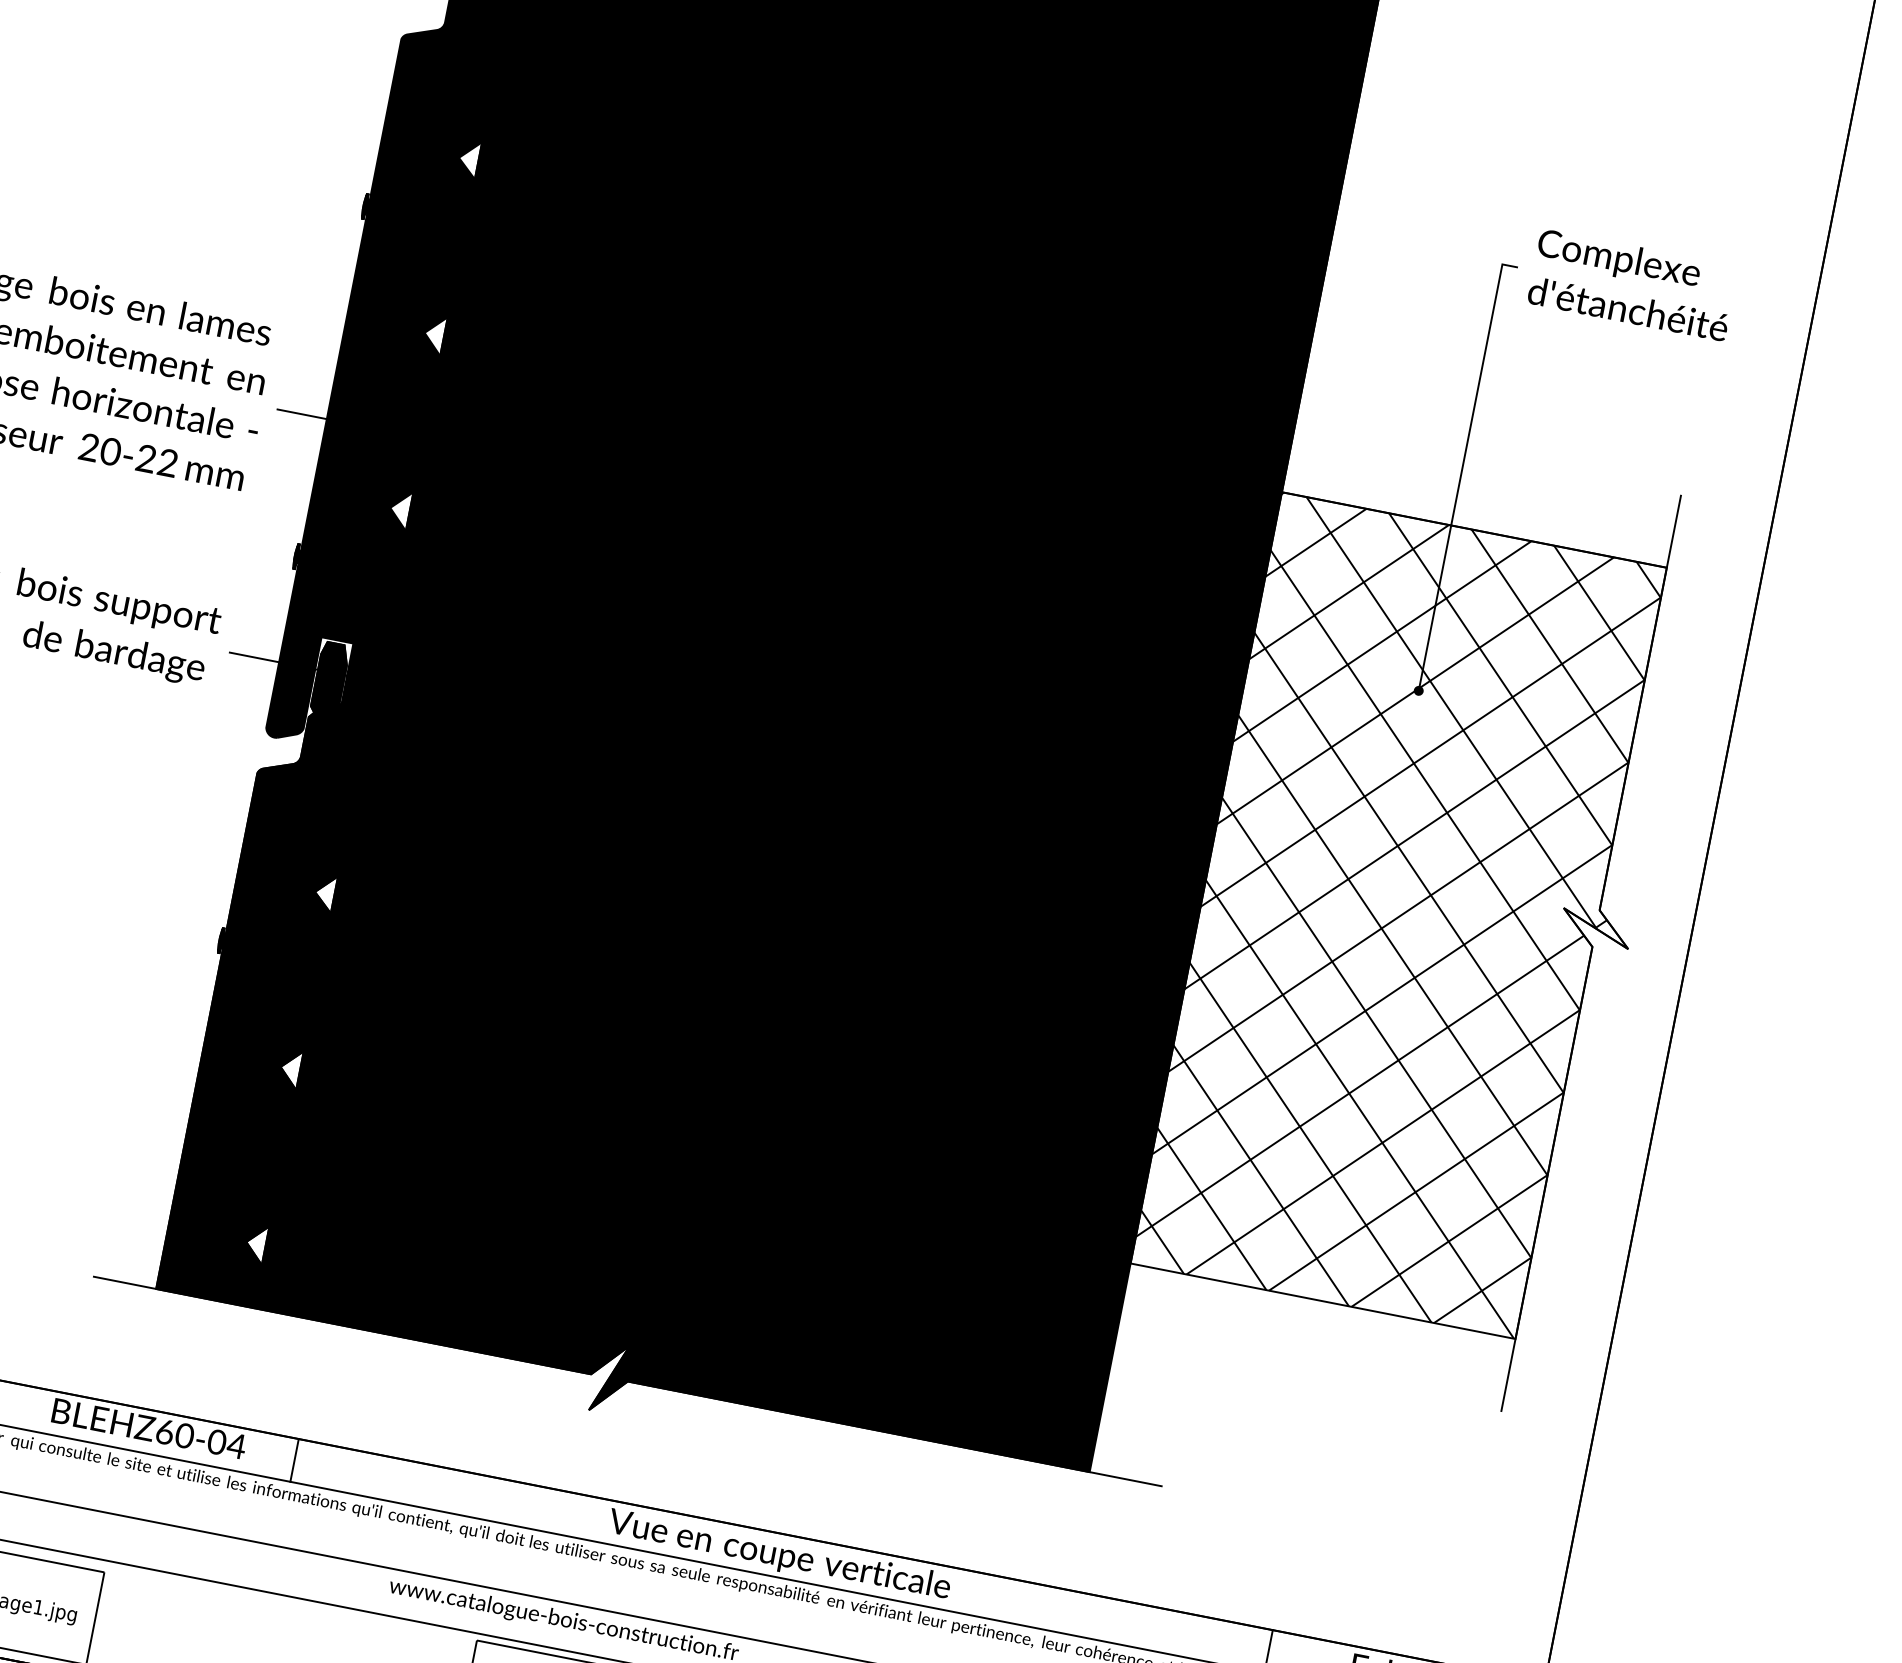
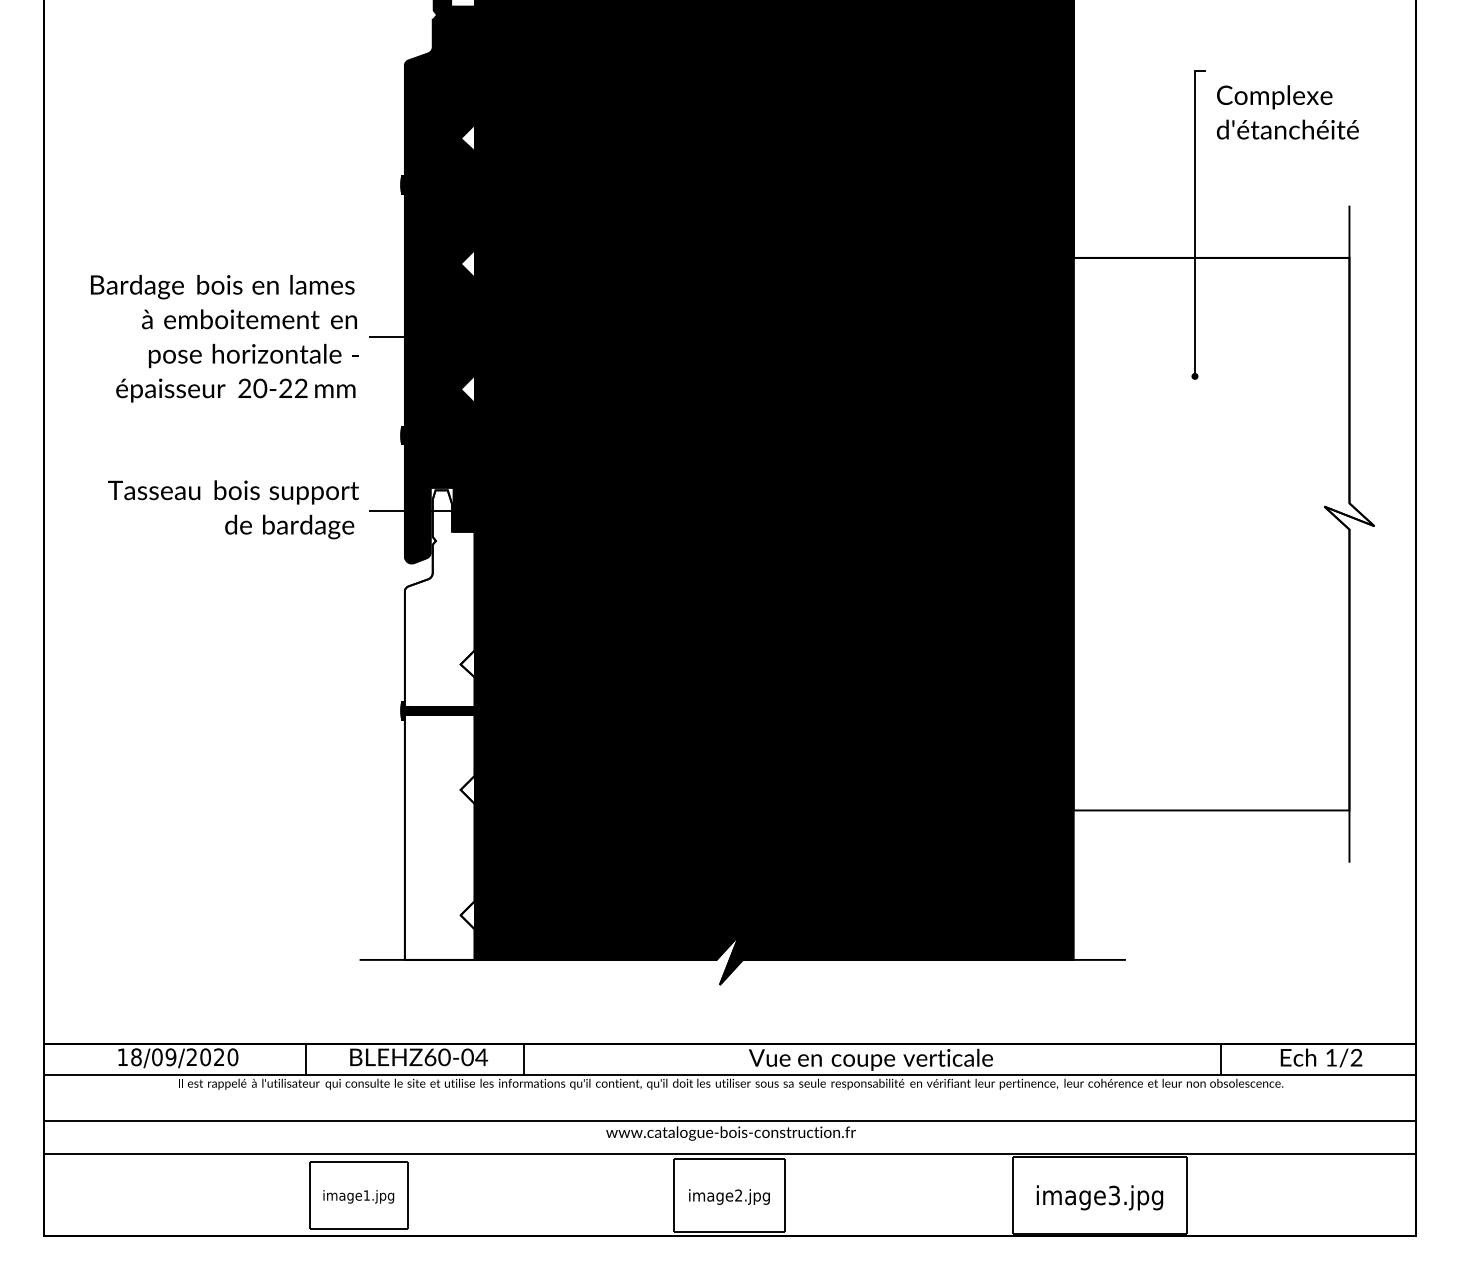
text: (1632, 285) -> (1287, 112), moved
hatch: (1402, 915) -> (1214, 533), removed
fill: (268, 969) -> (439, 724), removed

